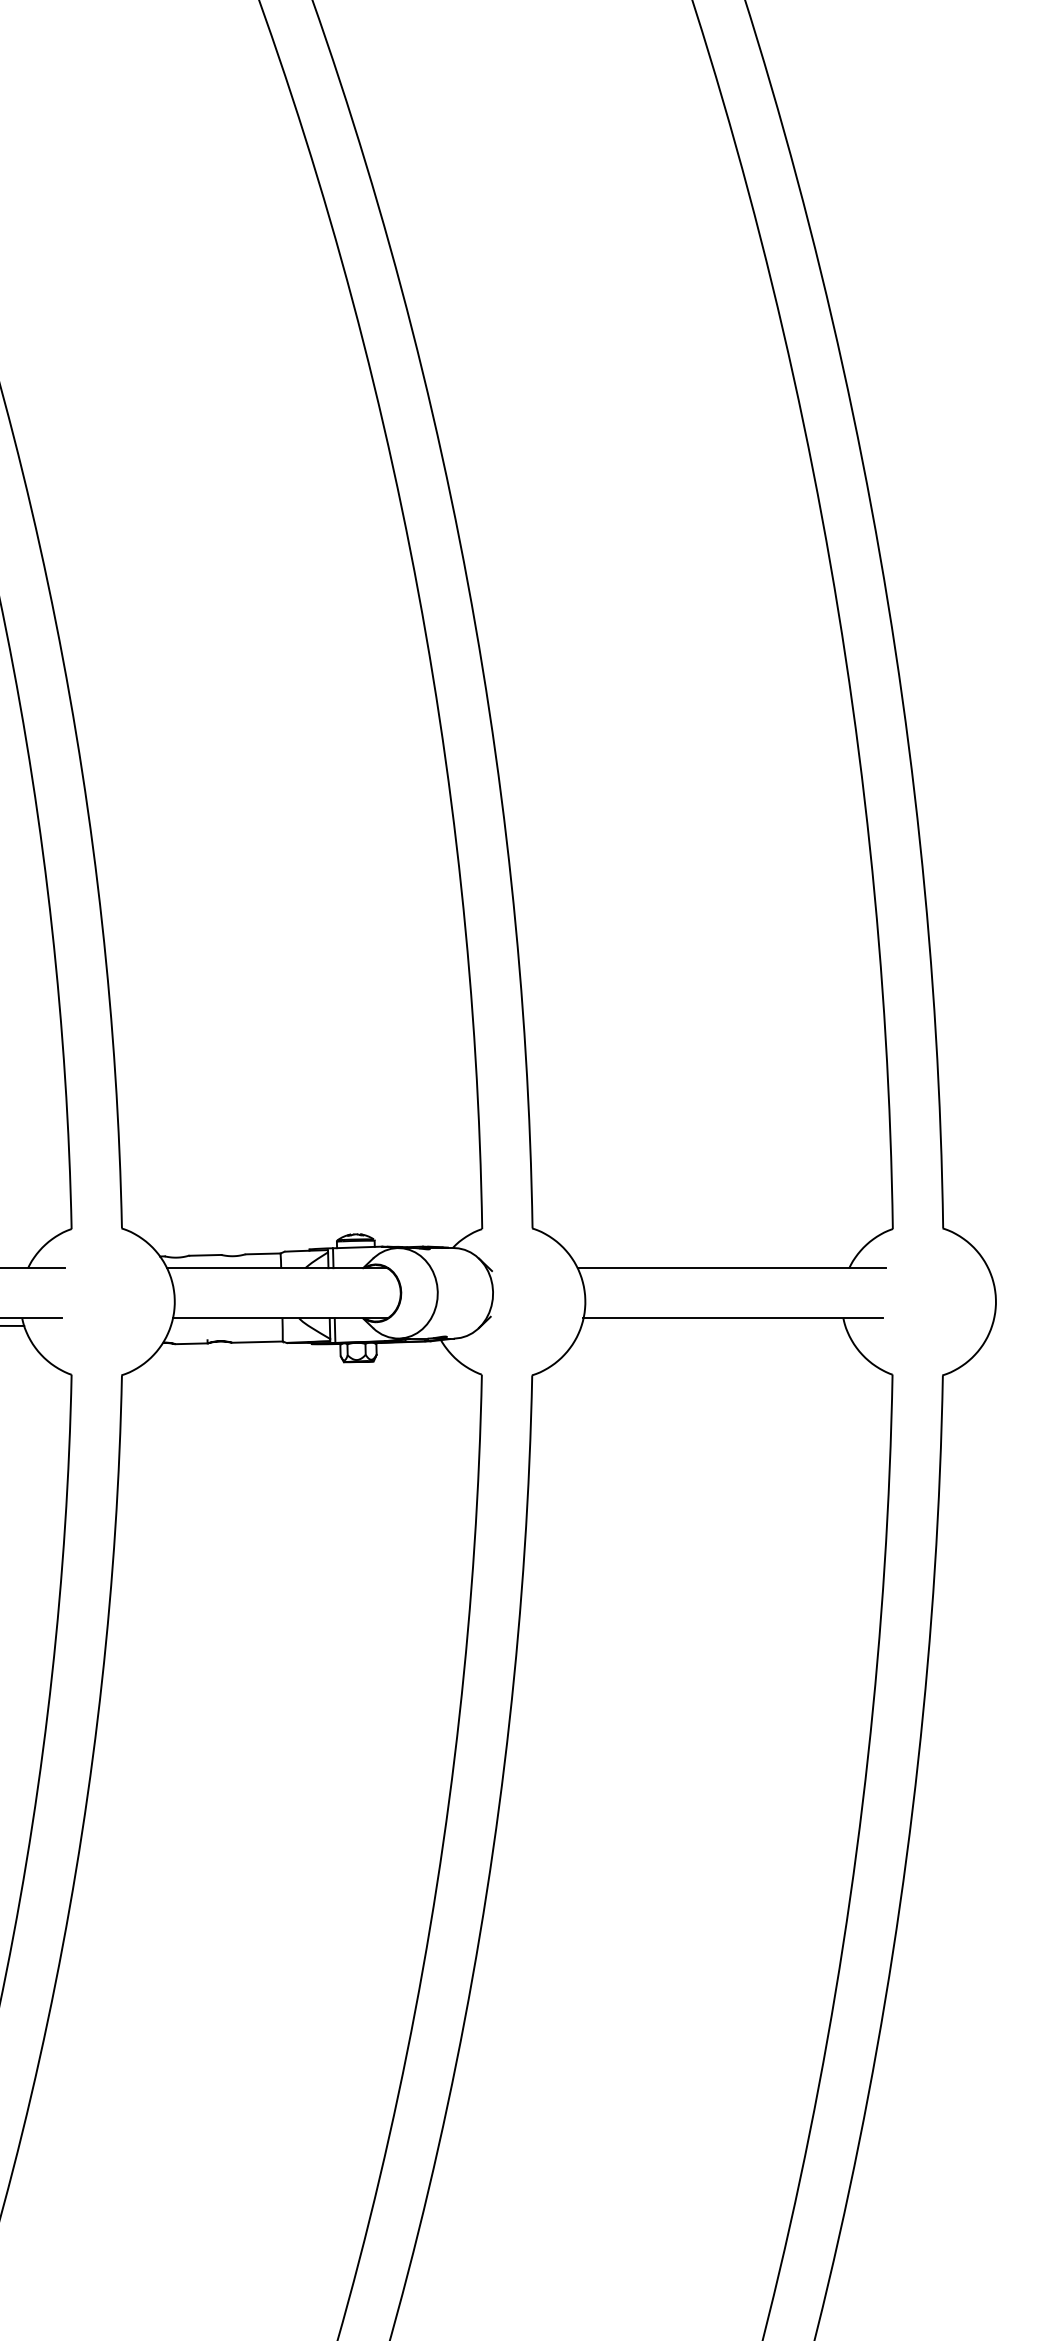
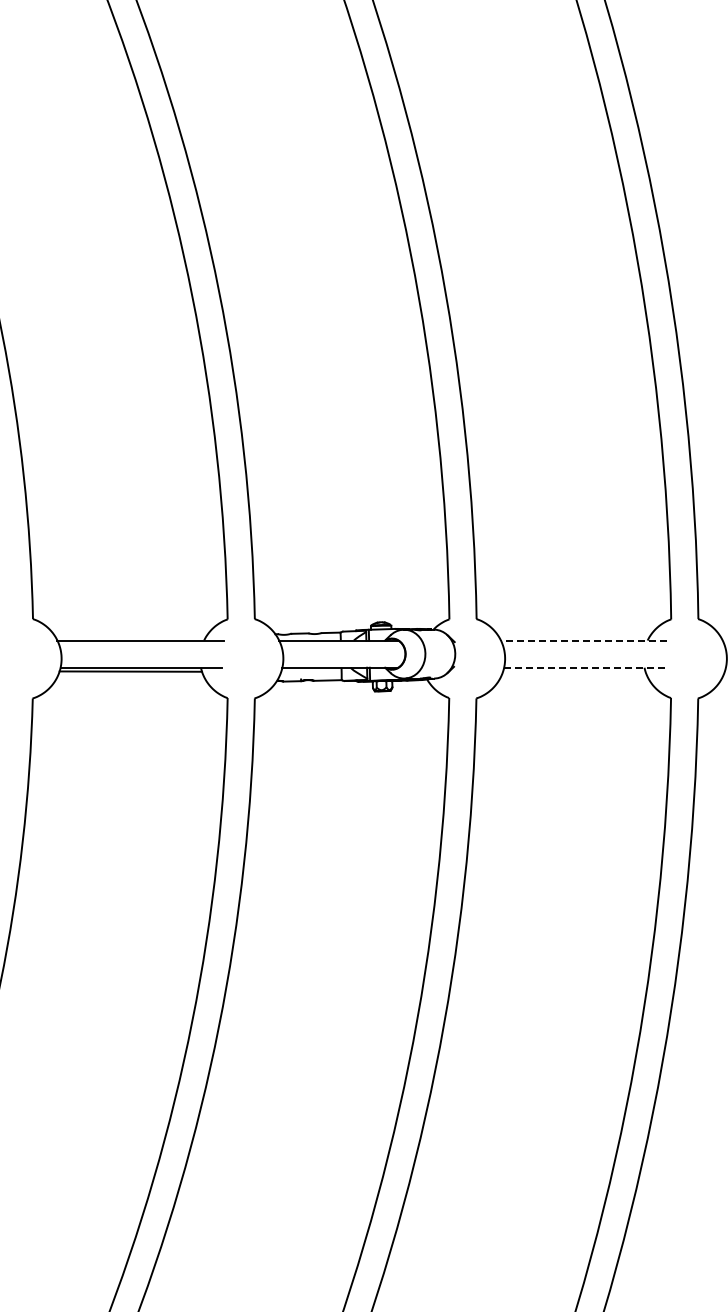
line: (730, 1268) -> (583, 640), solid -> dashed
line: (734, 1318) -> (585, 667), solid -> dashed

